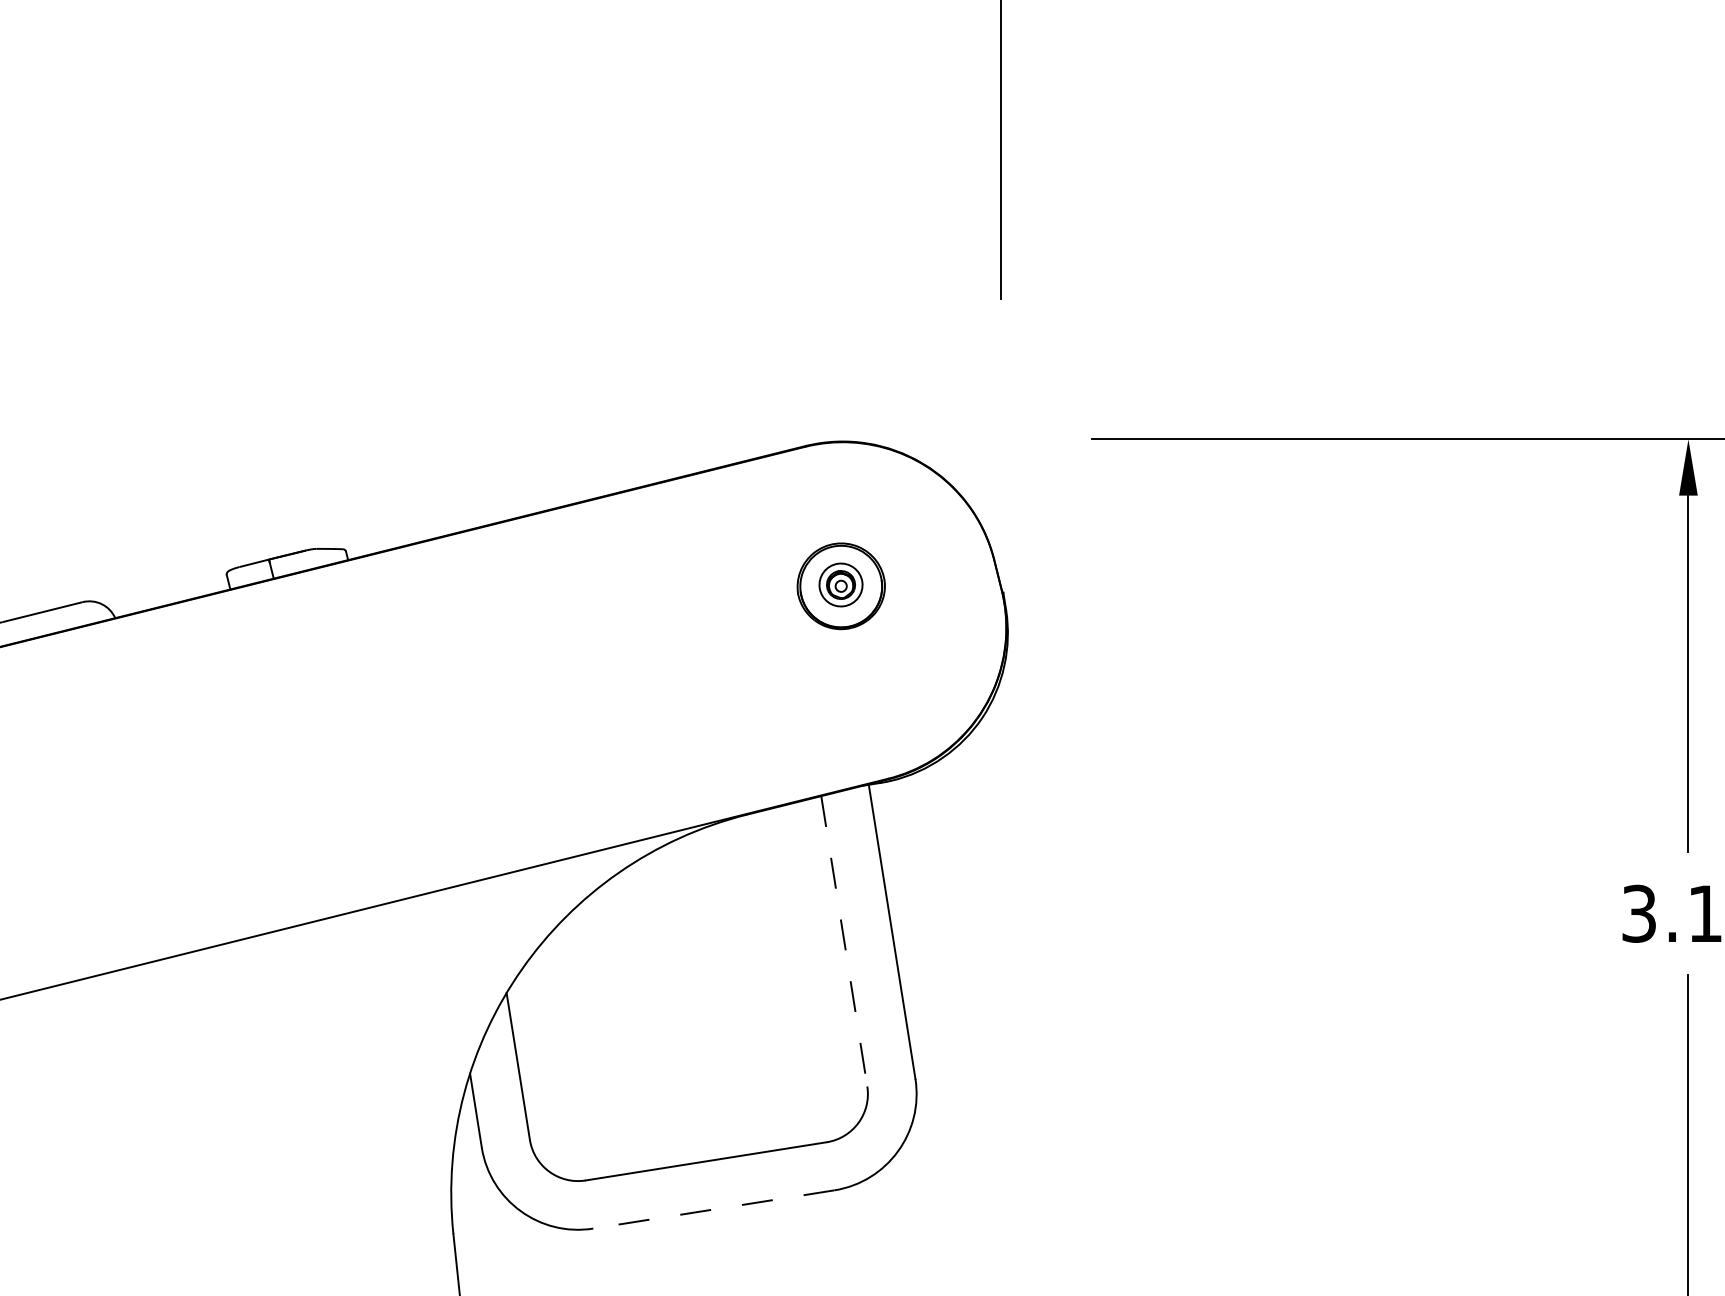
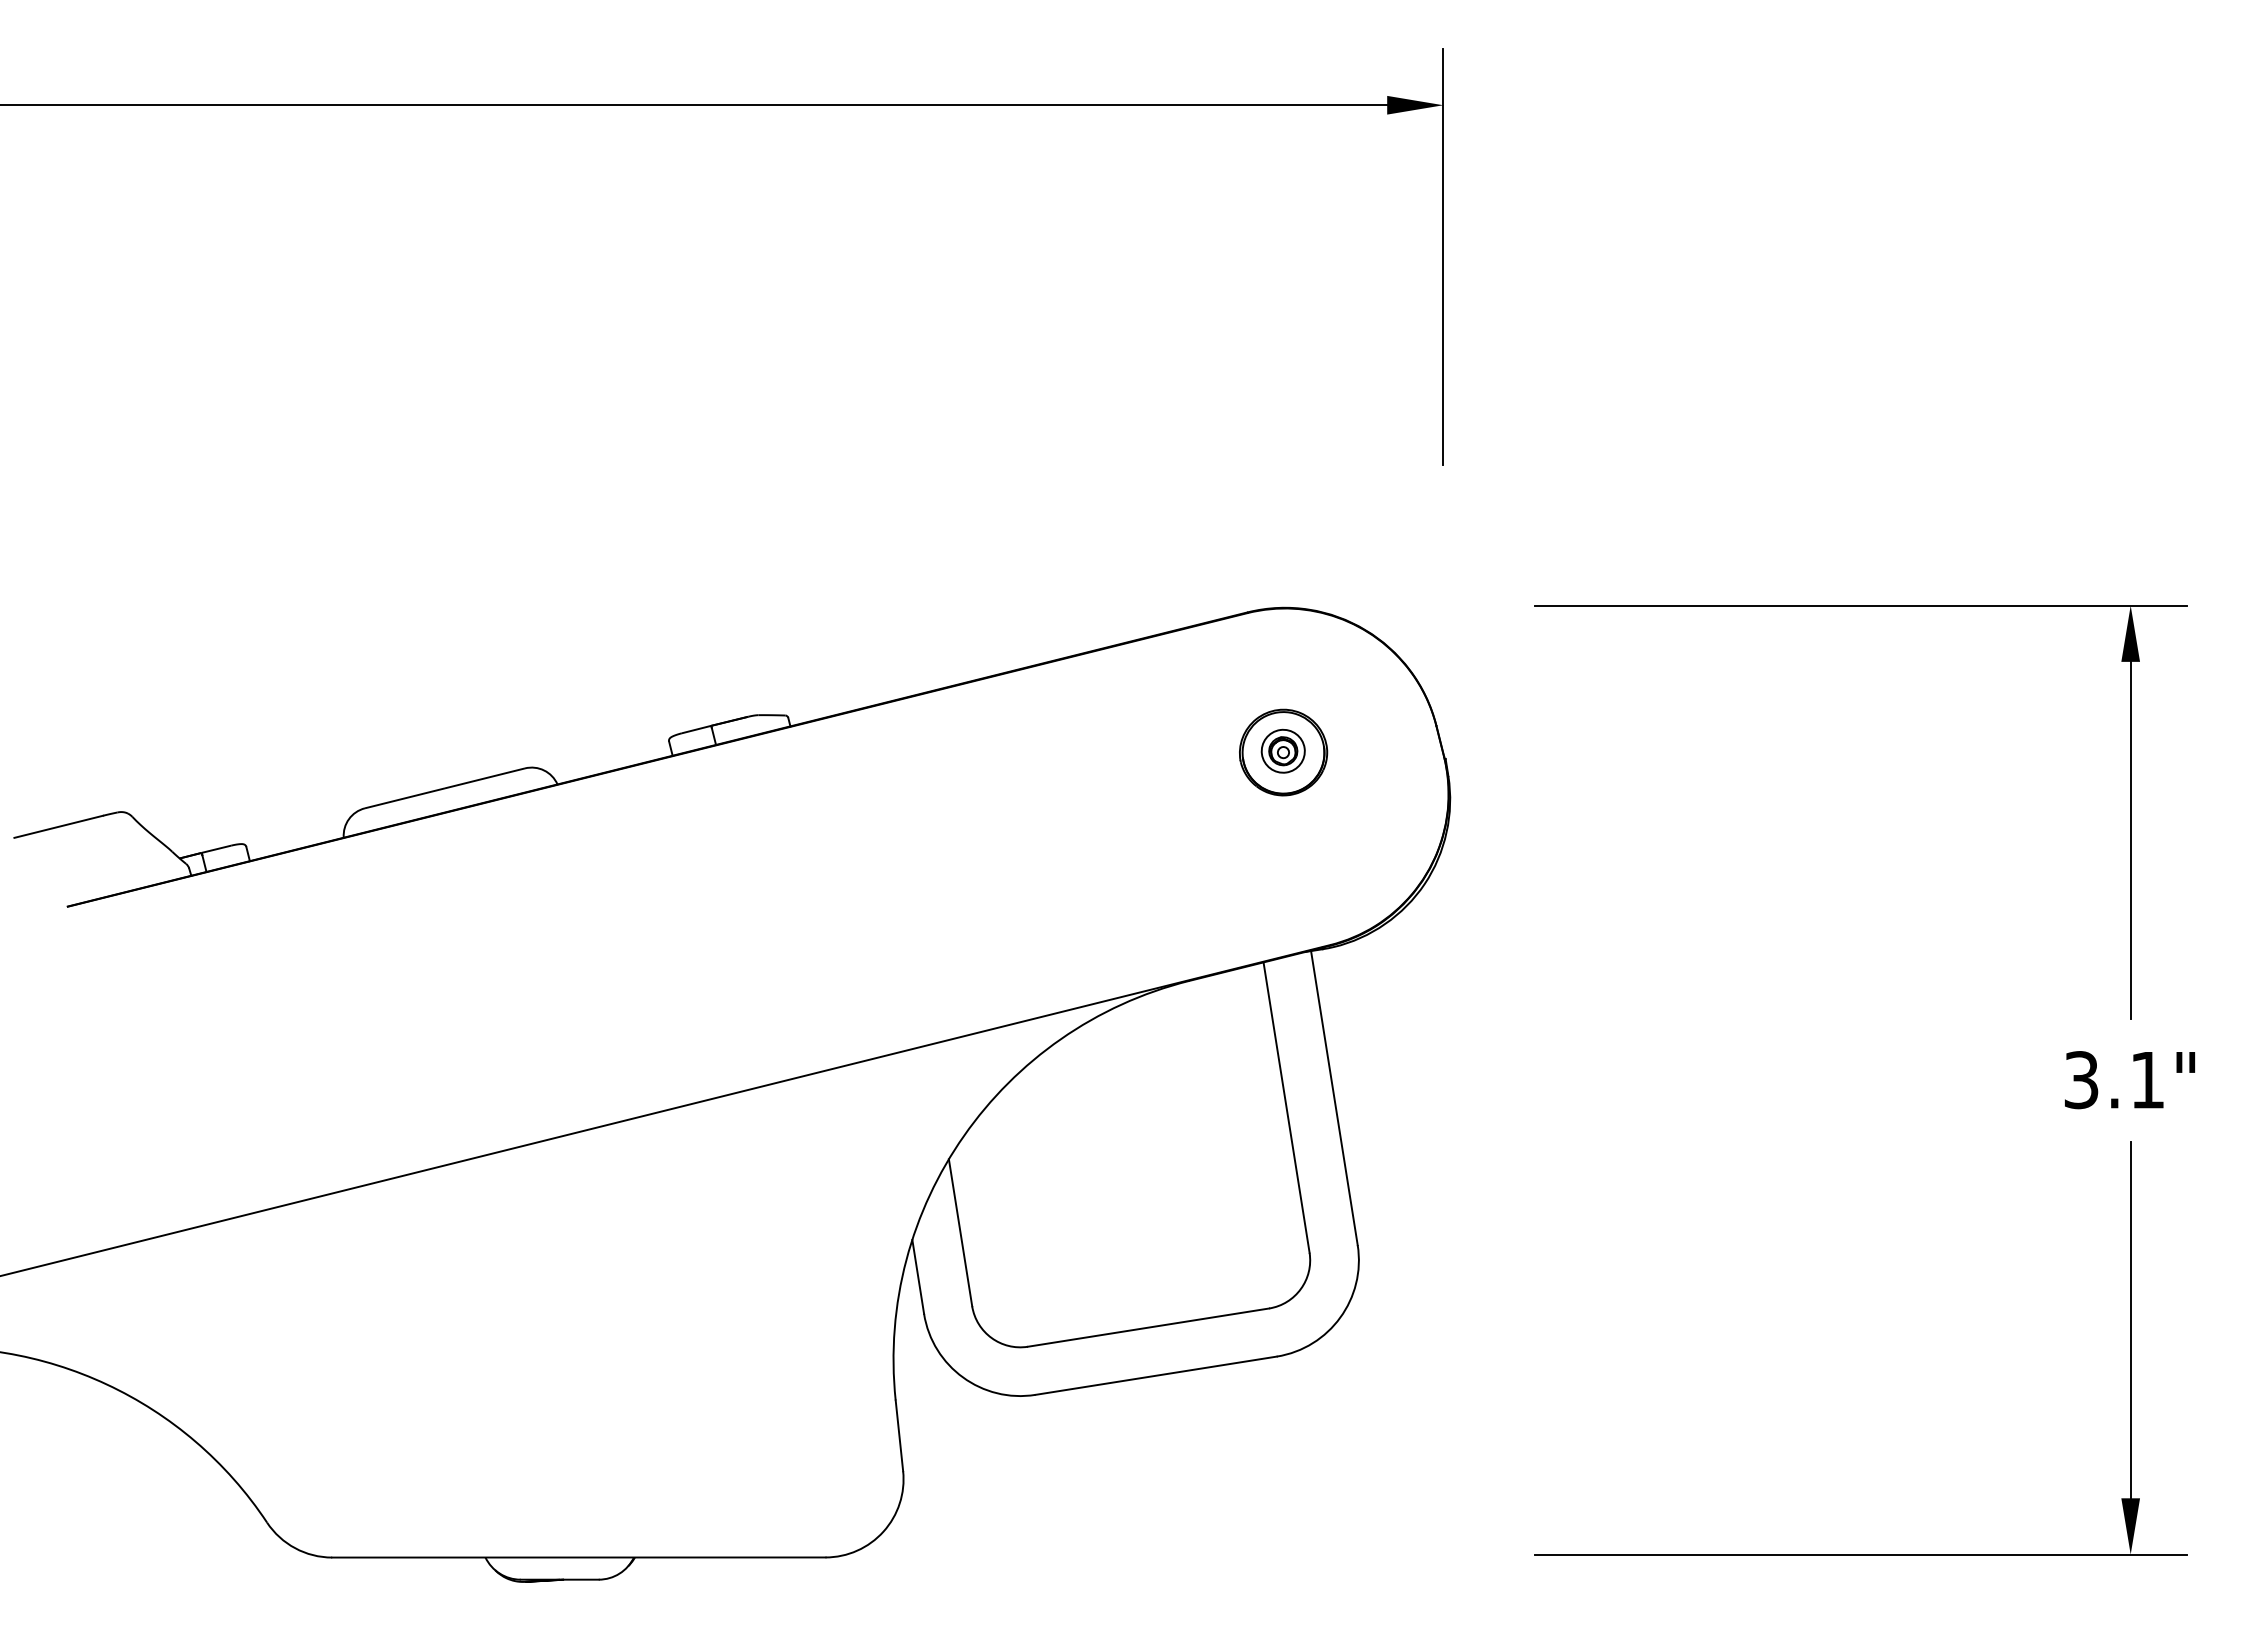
line: (844, 941) -> (1286, 1107), dashed -> solid
line: (713, 1209) -> (1155, 1375), dashed -> solid

